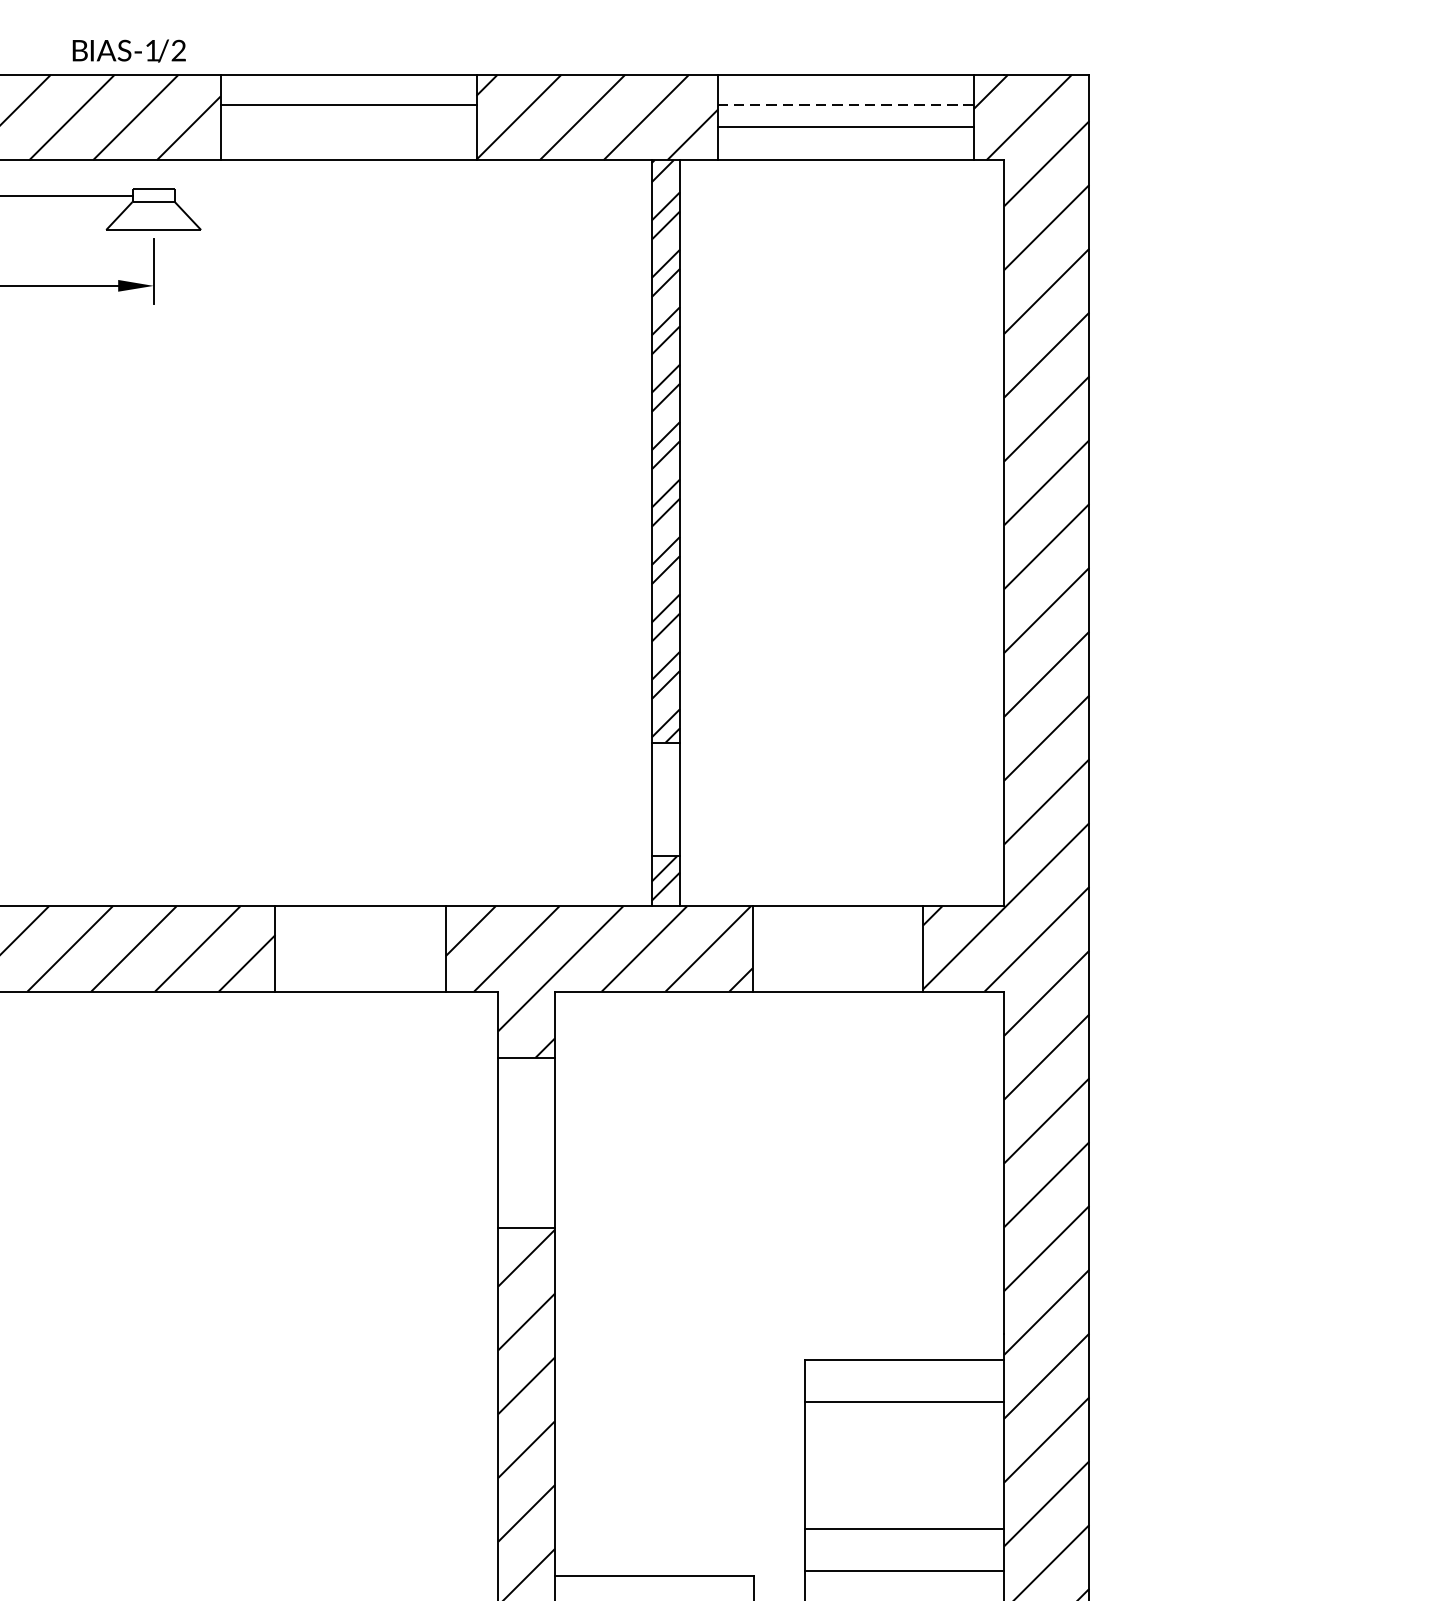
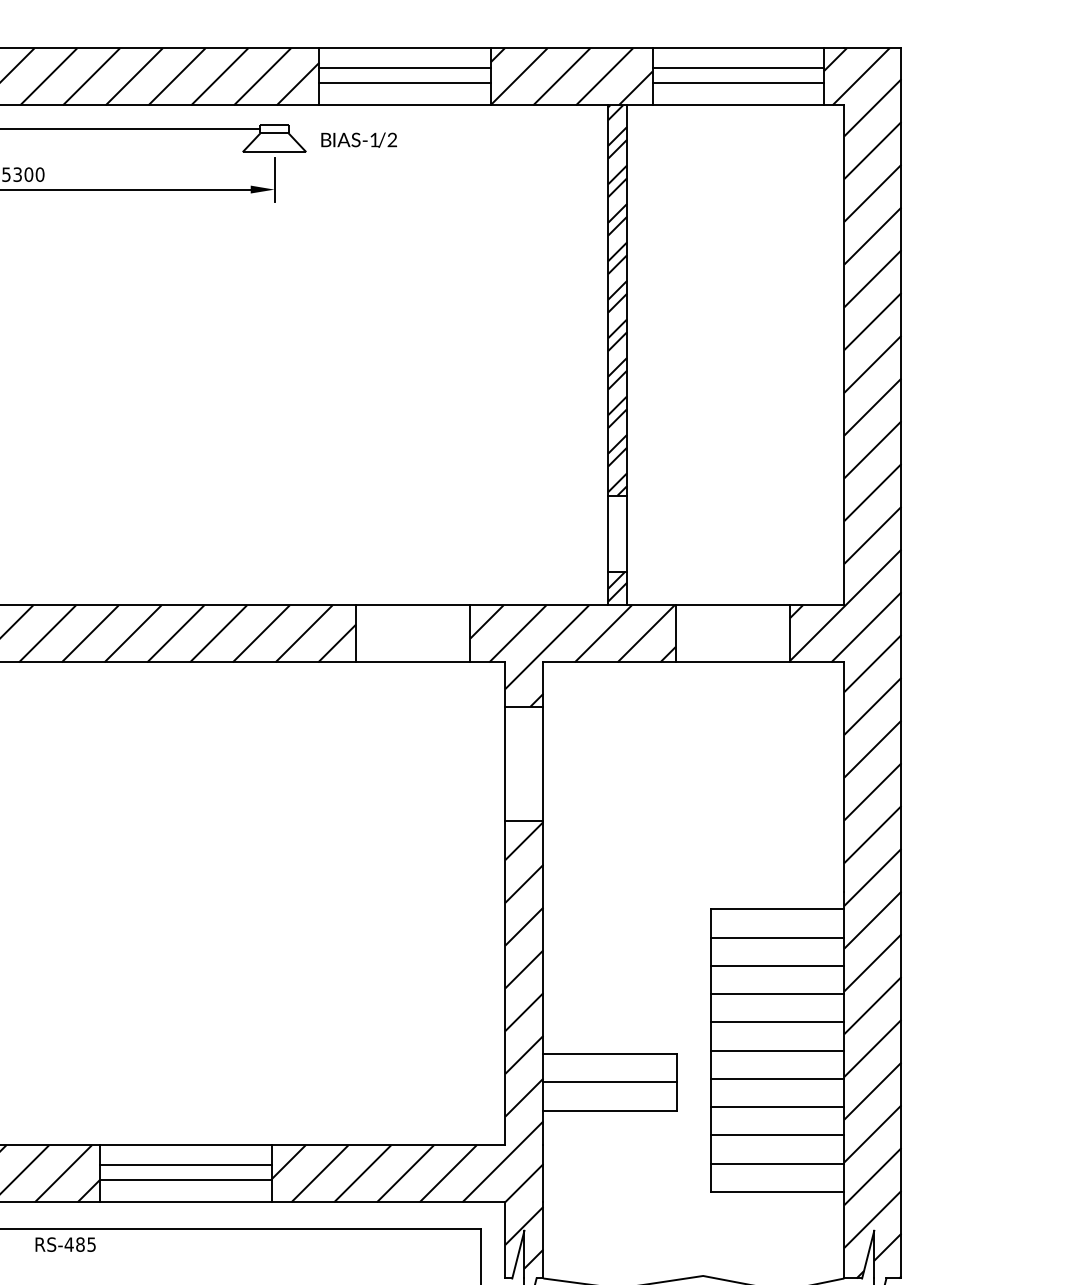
text: (128, 49) -> (358, 139), moved
line: (846, 105) -> (738, 68), dashed -> solid
line: (347, 127) -> (404, 83), added
line: (904, 1443) -> (777, 965), added
line: (904, 1487) -> (777, 994), added

